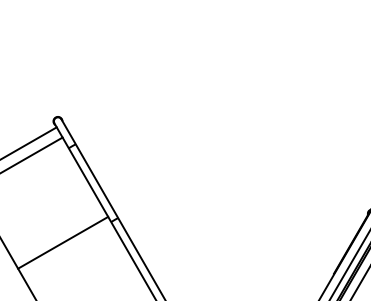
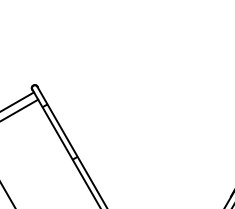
line: (63, 242) -> (38, 174), removed

